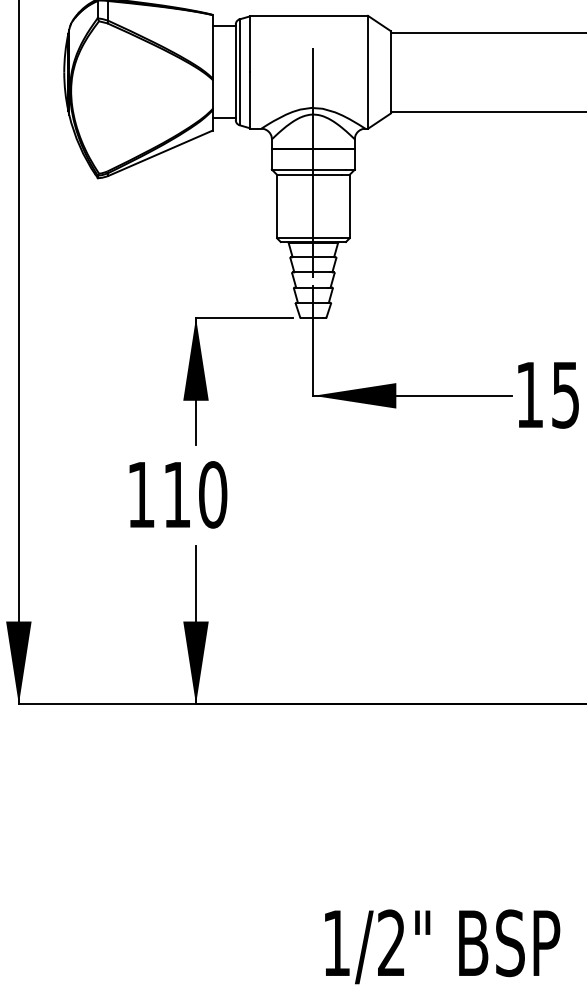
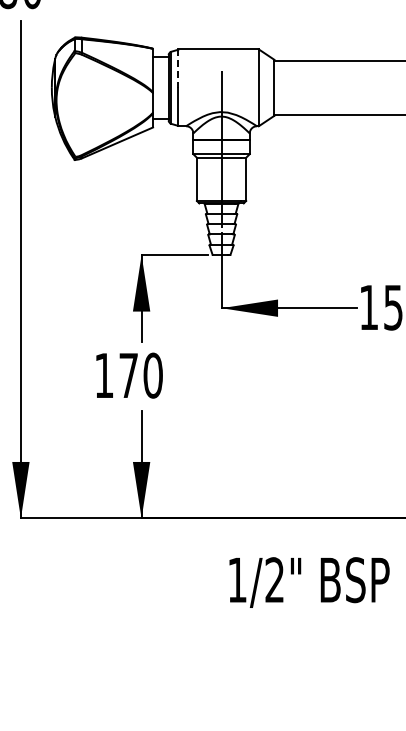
line: (250, 45) -> (178, 69), solid -> dashed
text: (176, 494) -> (128, 375), 110 -> 170
text: (442, 946) -> (309, 582), moved

